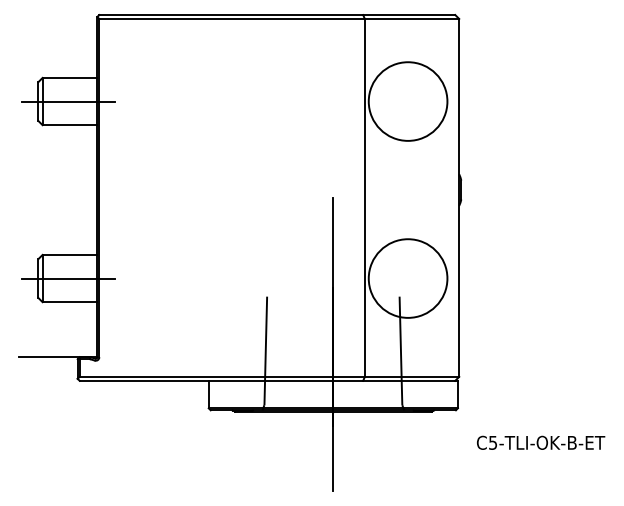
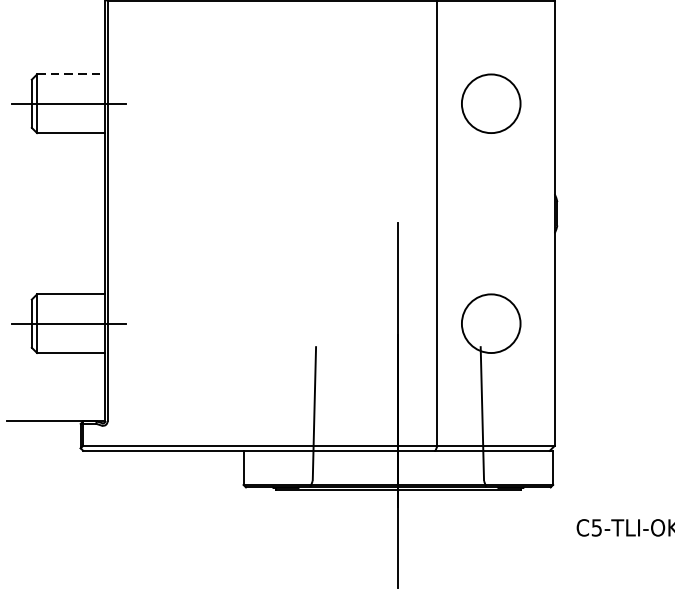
line: (70, 77) -> (71, 73), solid -> dashed
circle: (407, 101) -> (490, 103), size x0.6
circle: (407, 278) -> (490, 323), size x0.6

